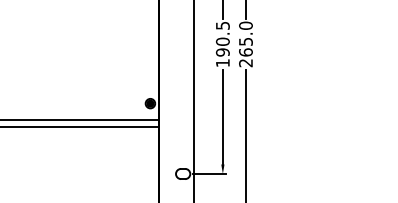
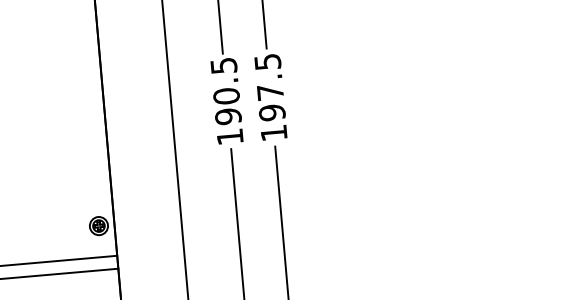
text: (245, 44) -> (270, 97), 265.0 -> 197.5

